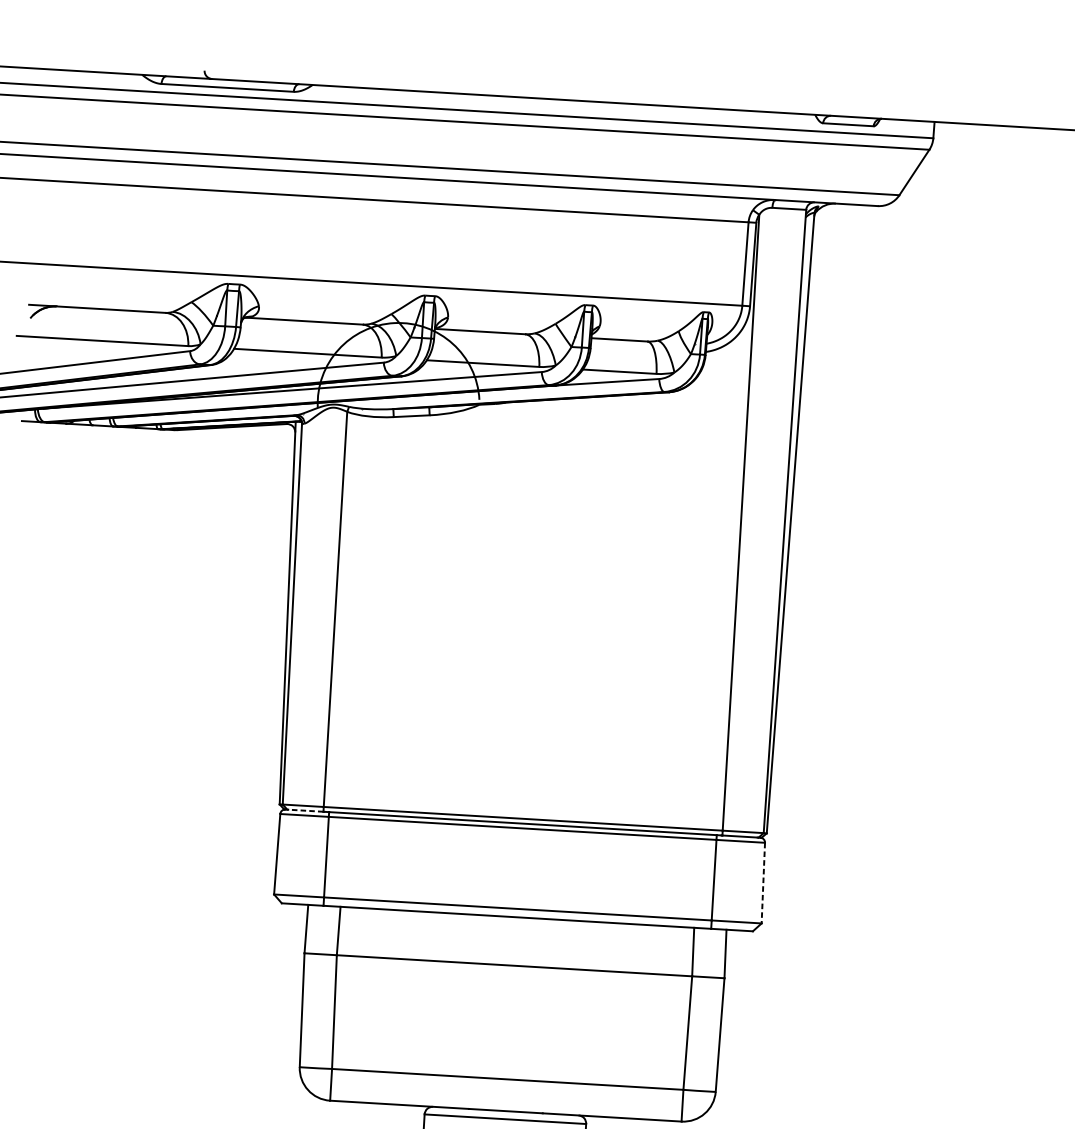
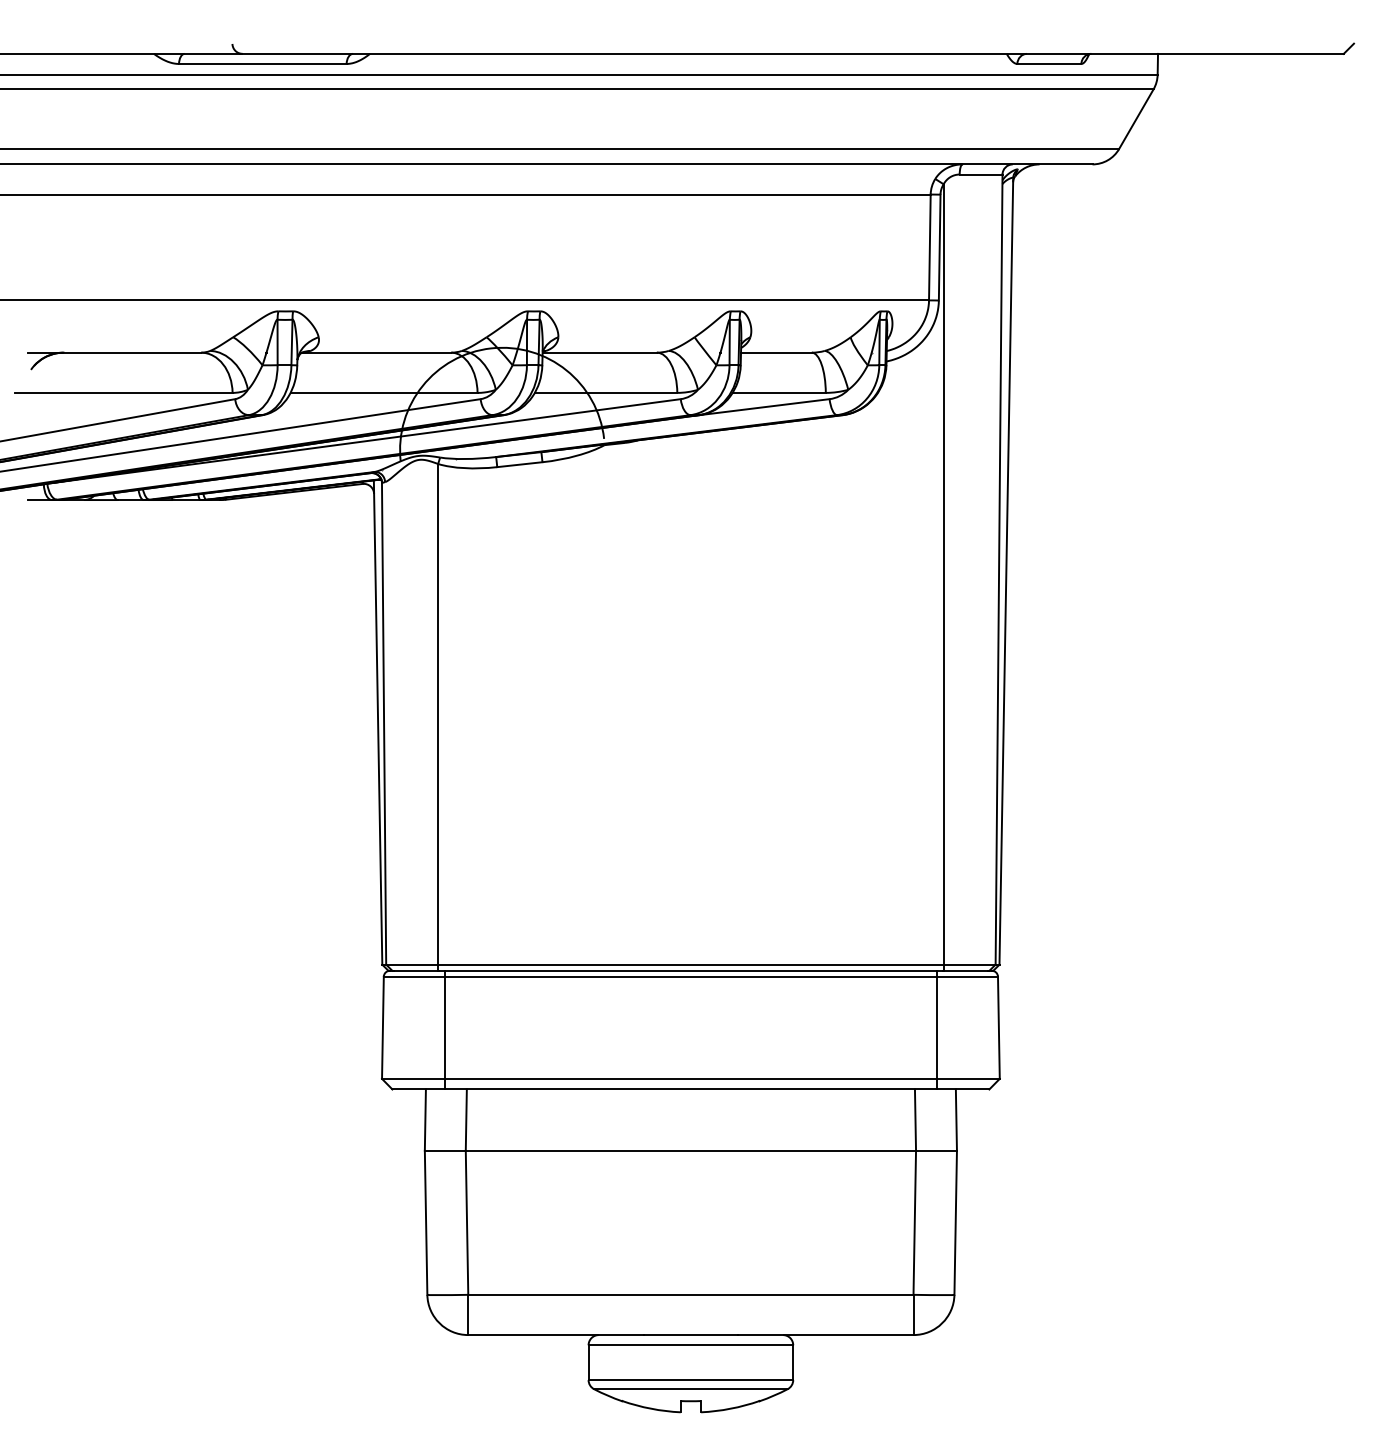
line: (305, 810) -> (415, 970), dashed -> solid
line: (763, 883) -> (998, 1028), dashed -> solid

